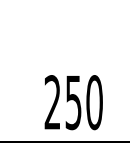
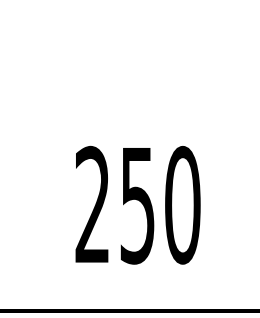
text: (73, 102) -> (137, 205), moved

